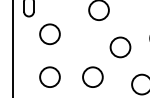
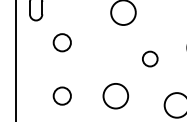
circle: (49, 34) -> (61, 42), size x0.7
circle: (120, 47) -> (150, 59), size x0.6
circle: (49, 76) -> (61, 95), size x0.7

